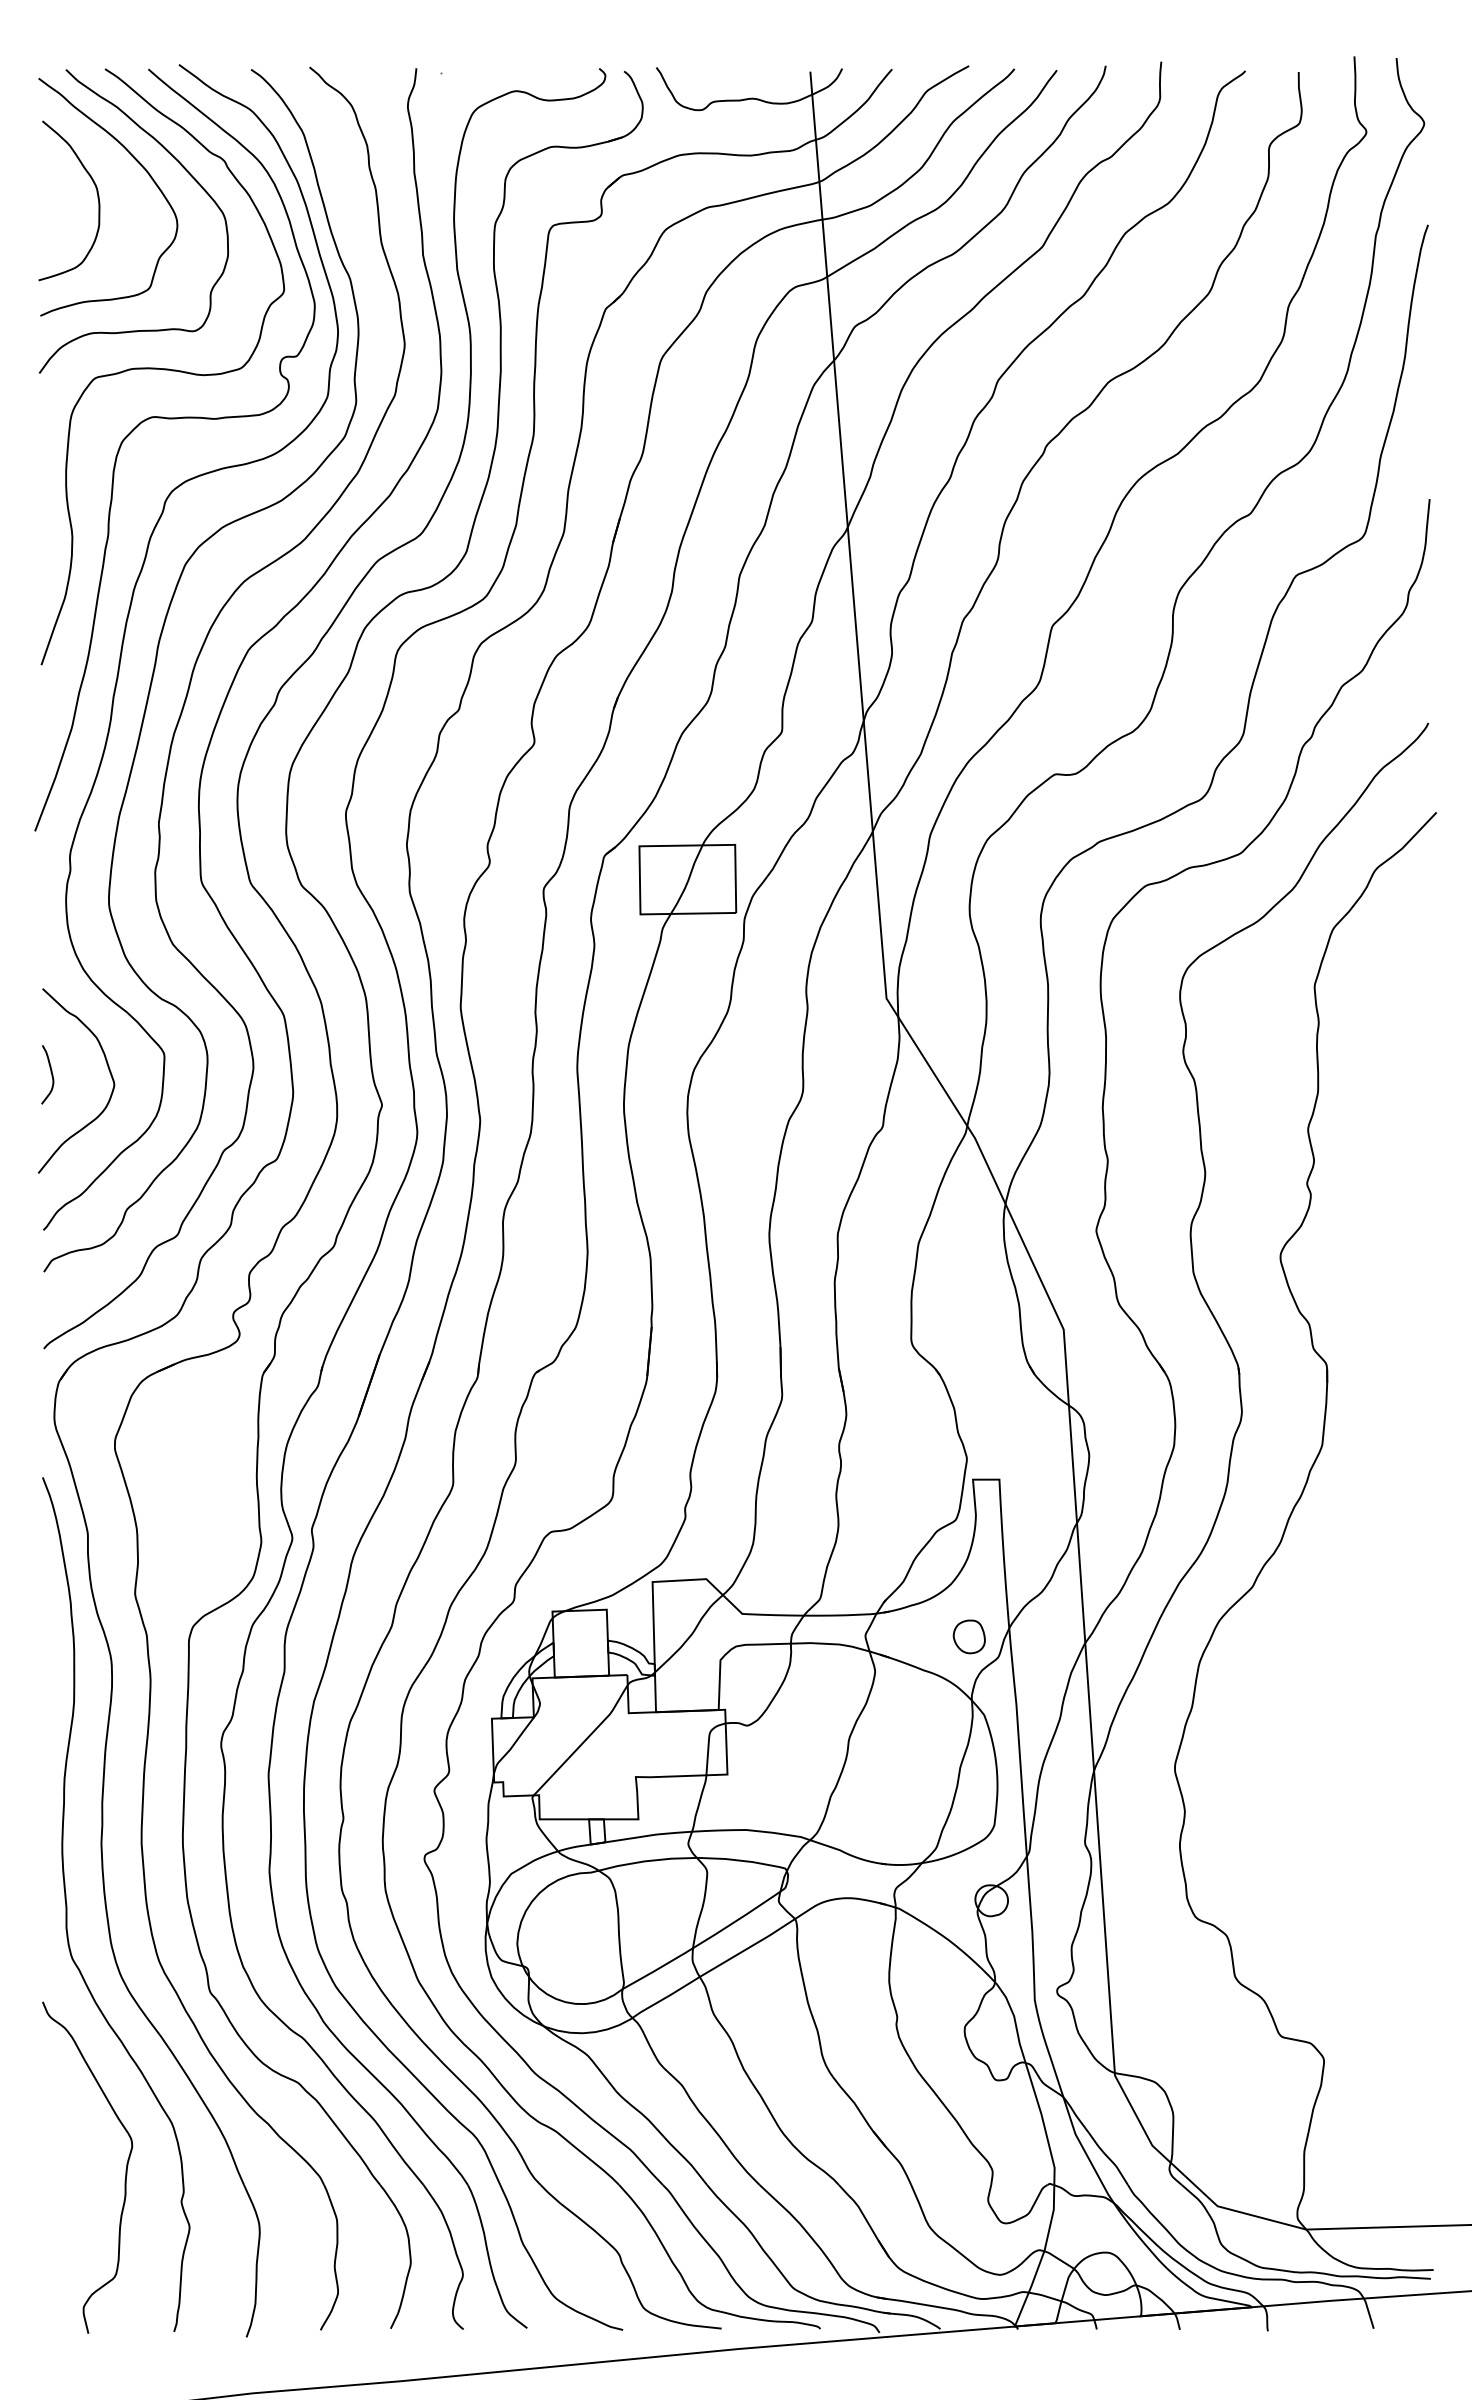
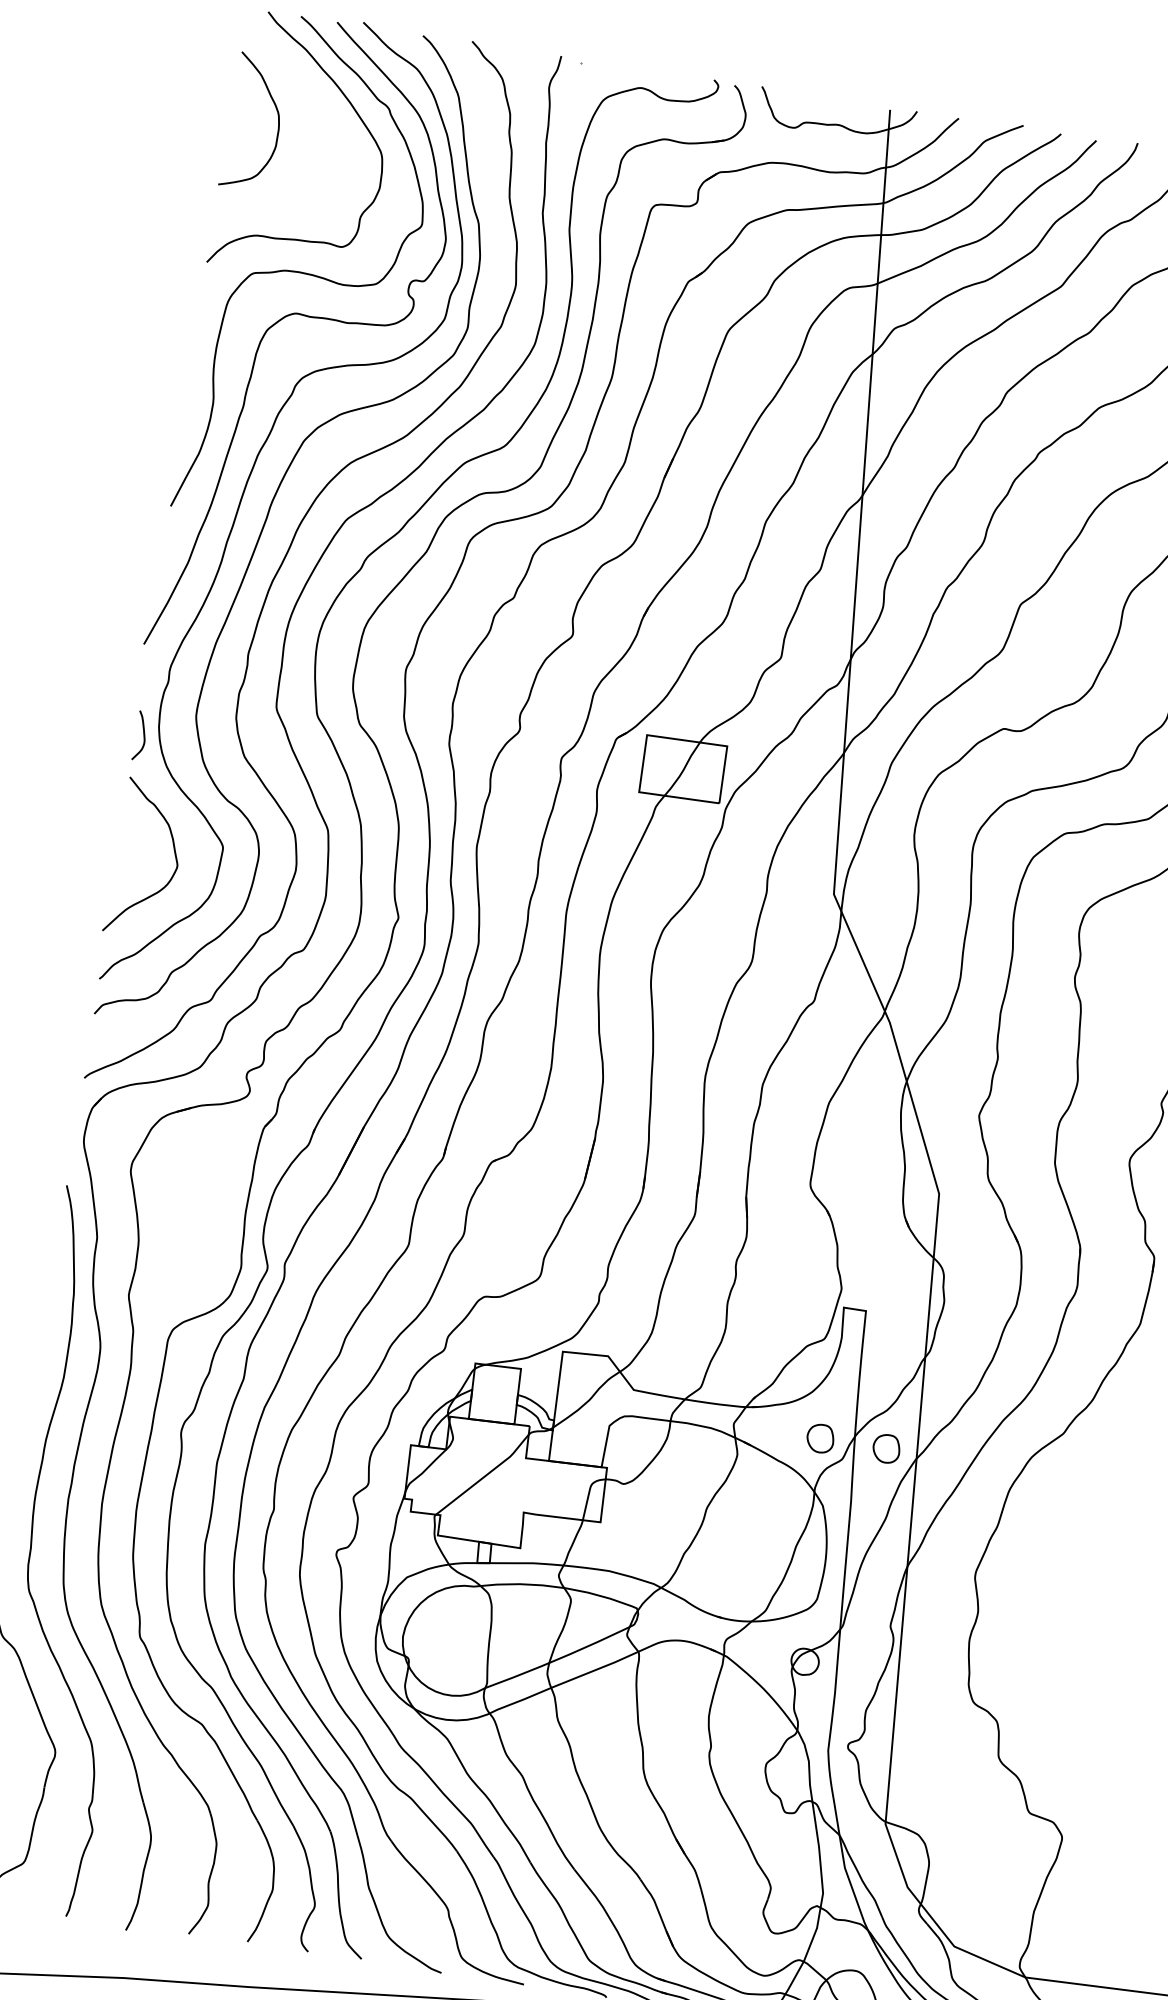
curve: (145, 171) -> (321, 107), removed
curve: (50, 1072) -> (143, 734), moved
part: (1047, 1636) -> (885, 1448), added

